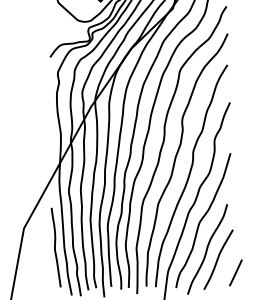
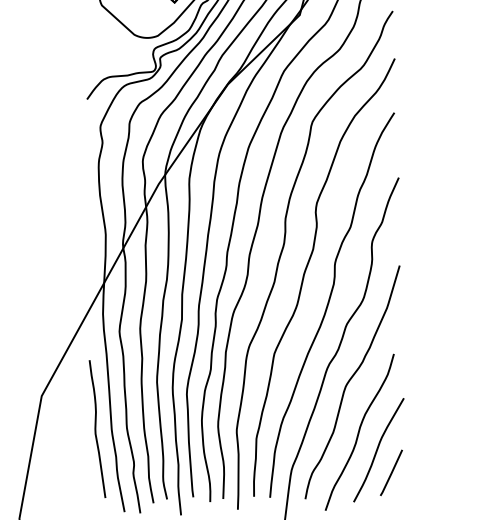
line: (235, 272) -> (390, 472), moved

